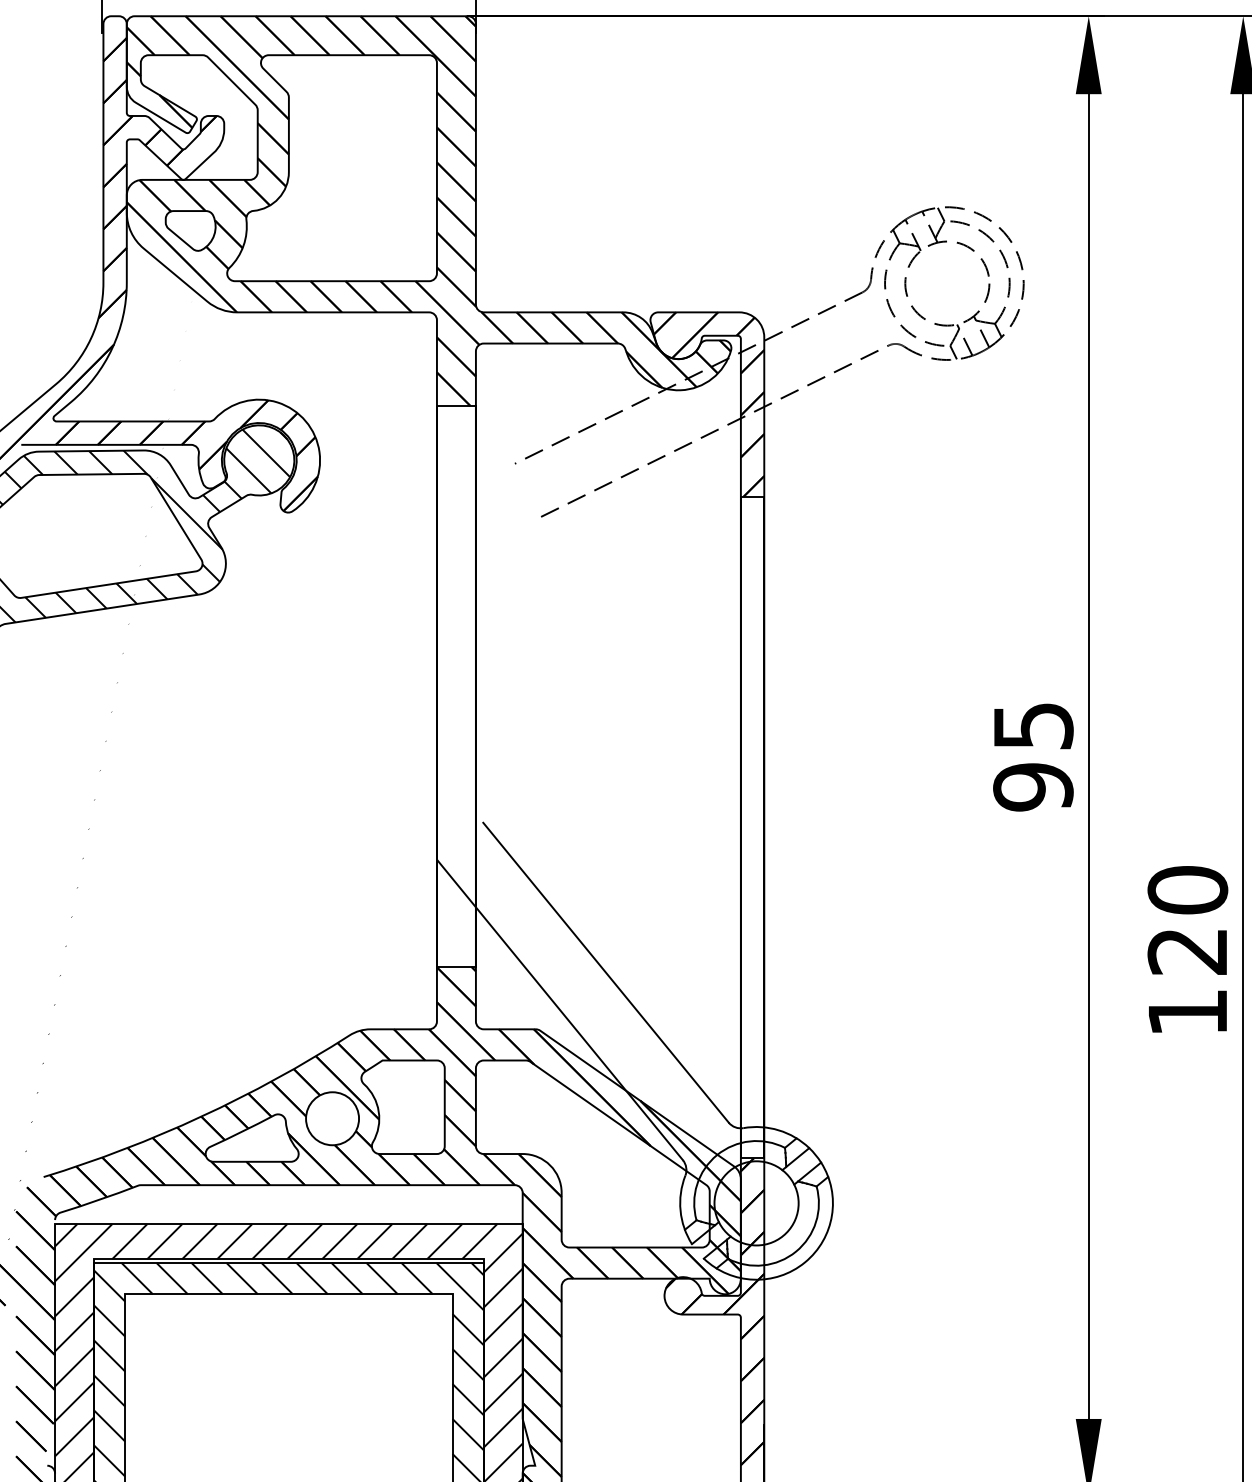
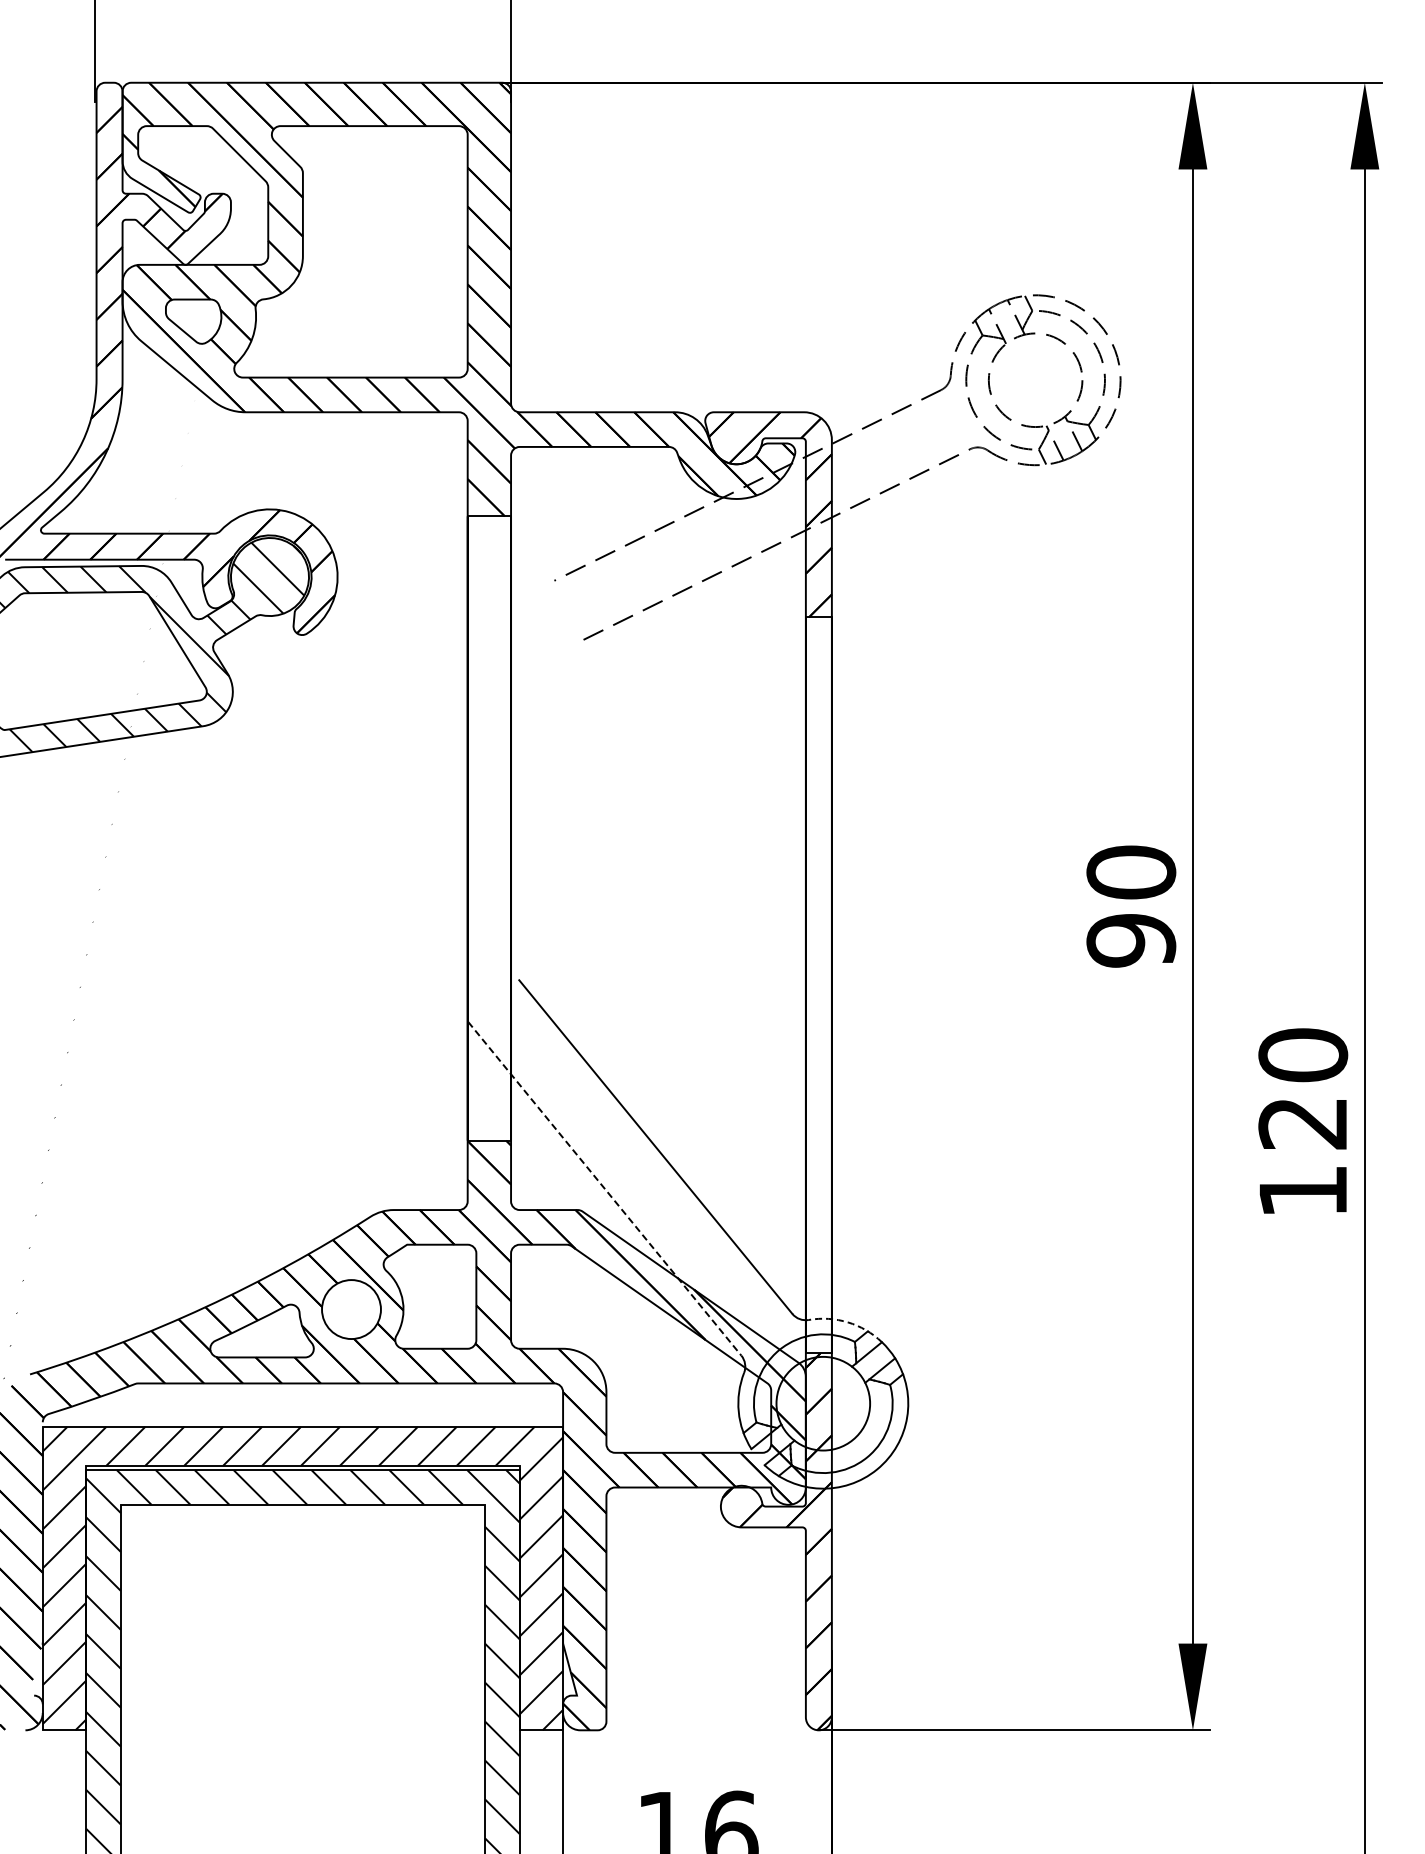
text: (1033, 725) -> (1131, 872), 95 -> 90
line: (559, 1009) -> (604, 1188), solid -> dashed
arc: (779, 1130) -> (848, 1322), solid -> dashed

